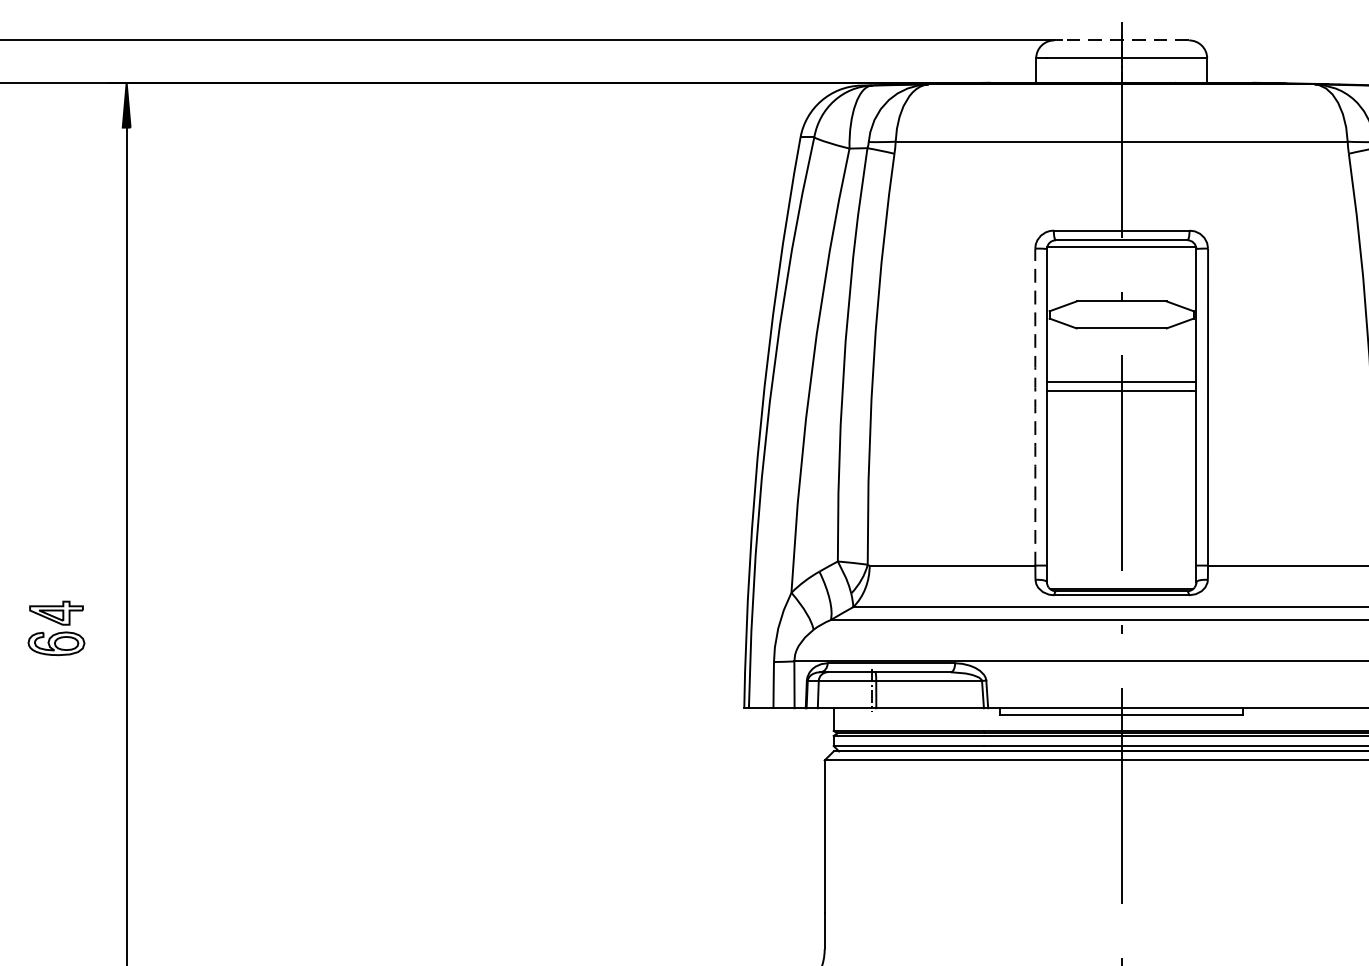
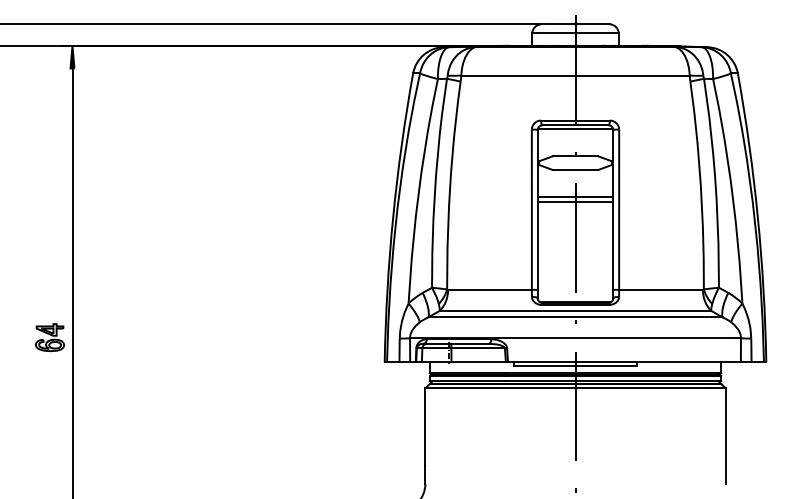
line: (1125, 40) -> (577, 24), dashed -> solid
arc: (1034, 406) -> (531, 209), dashed -> solid
part: (55, 628) -> (49, 337), moved

